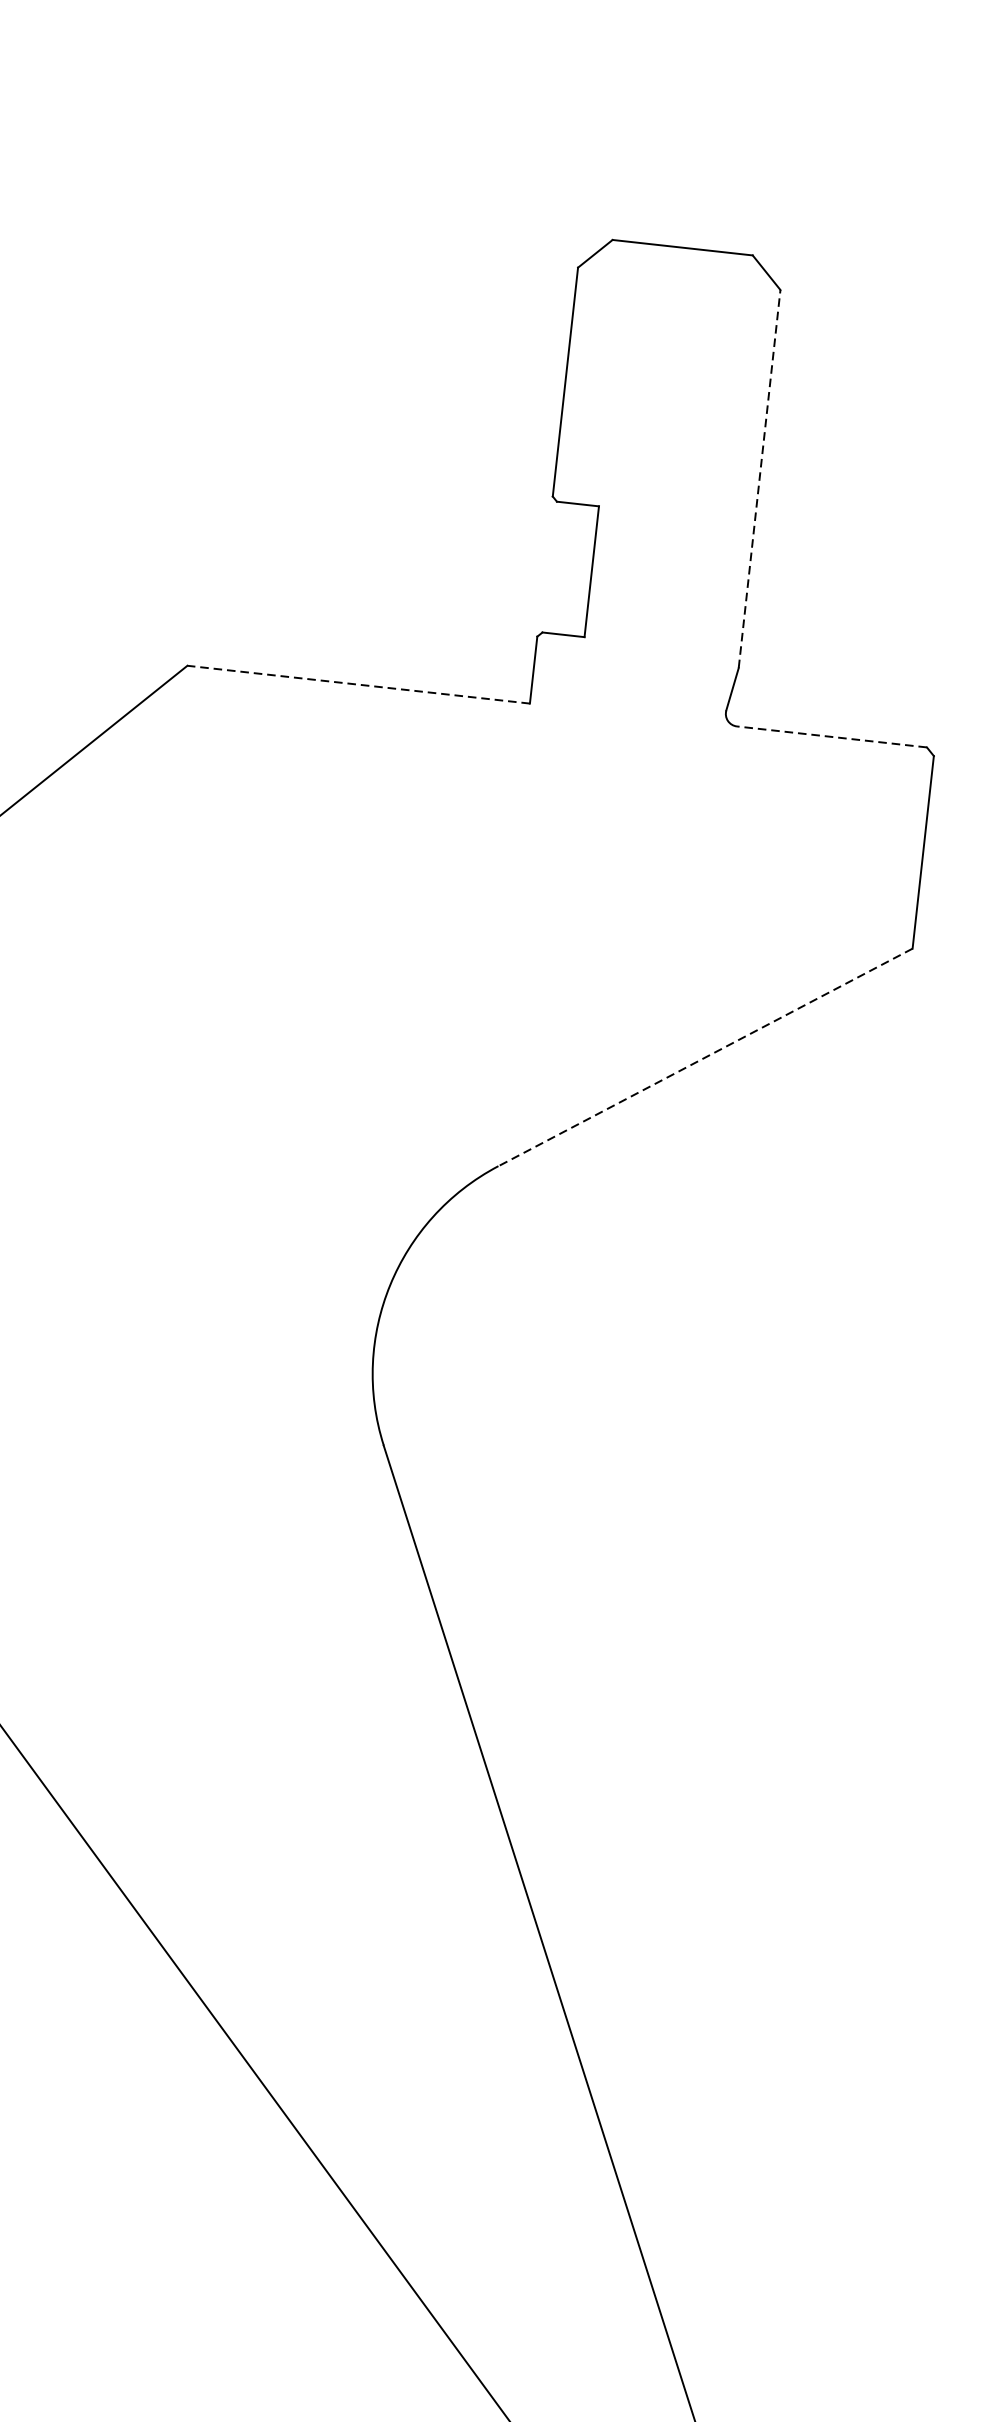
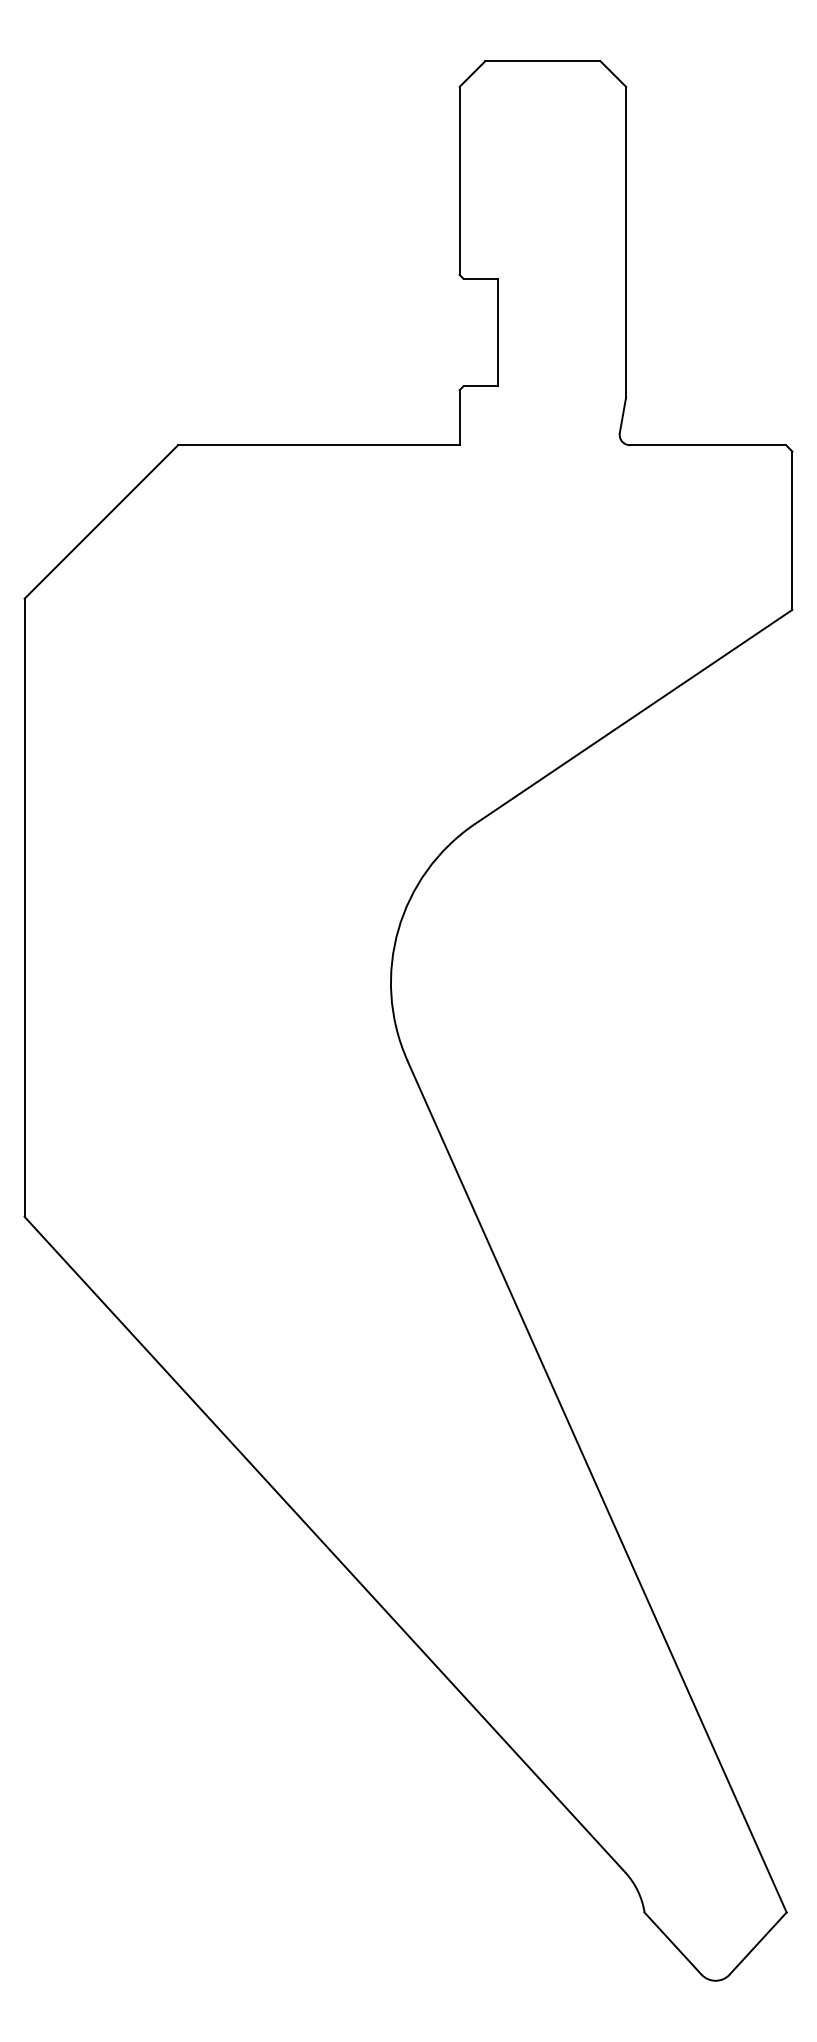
line: (760, 478) -> (626, 241), dashed -> solid
line: (358, 685) -> (318, 445), dashed -> solid
line: (831, 737) -> (707, 445), dashed -> solid
line: (704, 1058) -> (633, 717), dashed -> solid

